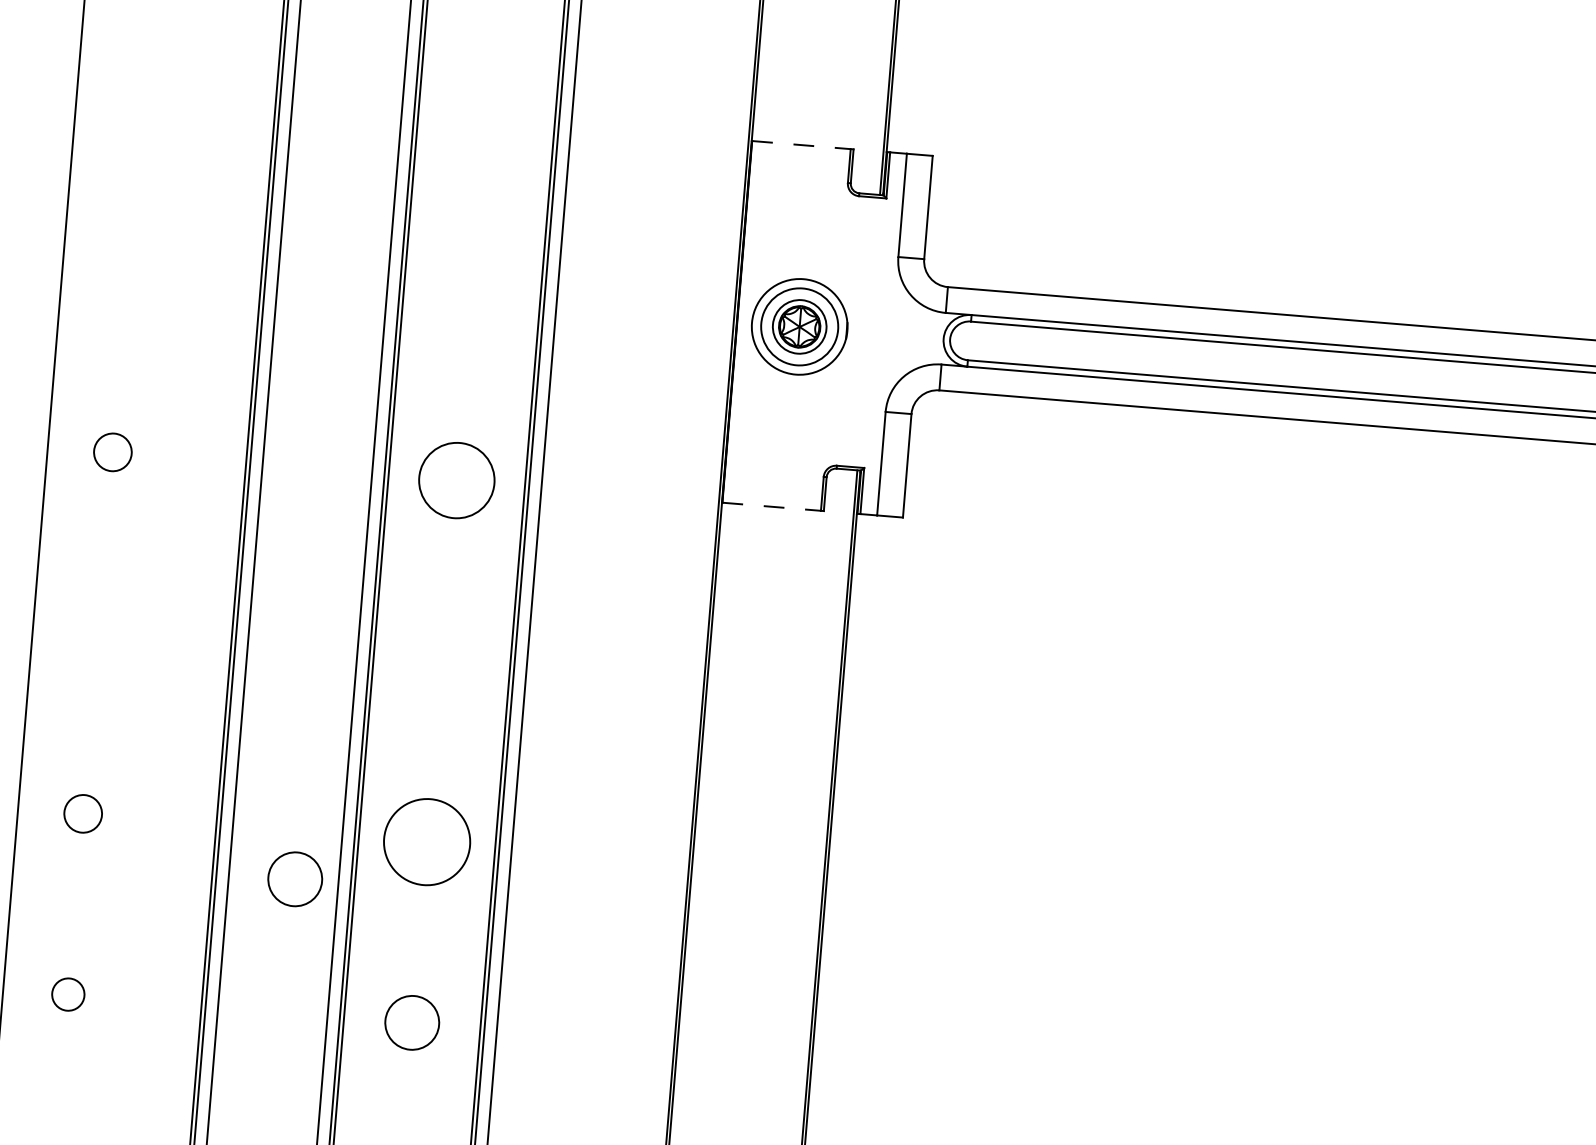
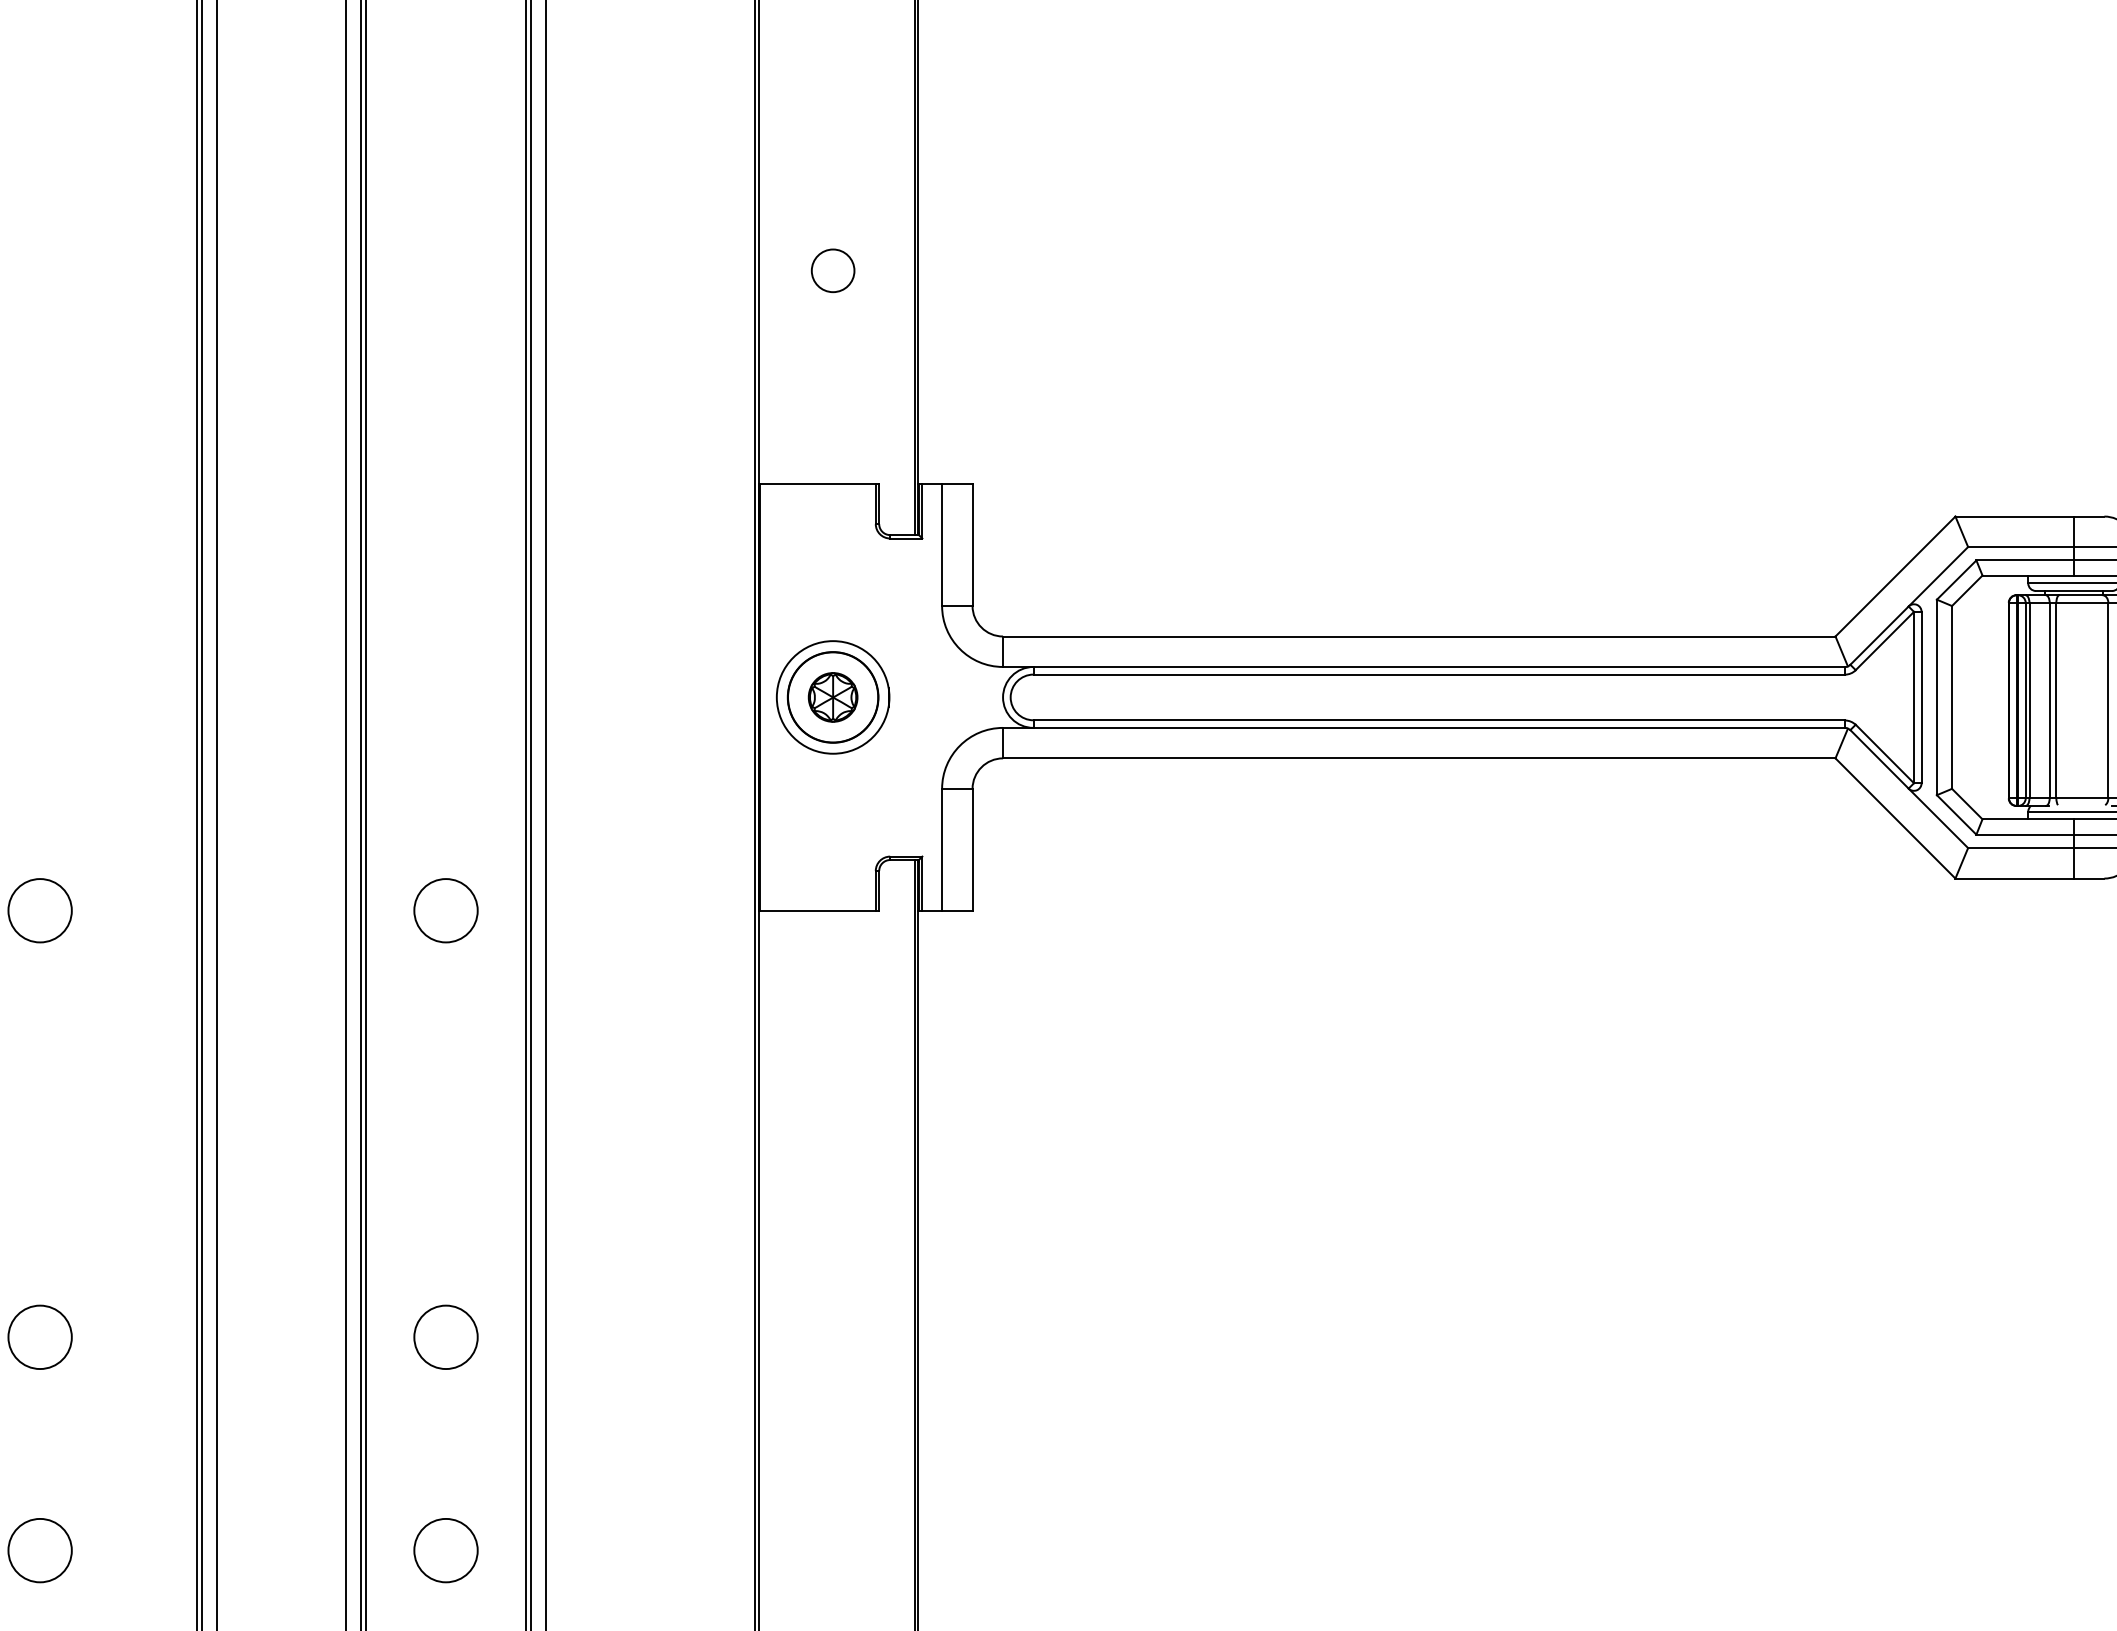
line: (802, 145) -> (818, 484), dashed -> solid
circle: (800, 326) -> (833, 697), size x1.43
circle: (112, 452) -> (39, 910), size x1.43
circle: (456, 480) -> (445, 910), size x0.71
line: (772, 506) -> (818, 910), dashed -> solid
circle: (82, 813) -> (39, 1337), size x1.43
circle: (426, 842) -> (445, 1337), size x0.62
circle: (294, 879) -> (294, 1393), removed
circle: (67, 994) -> (39, 1550), size x1.67

